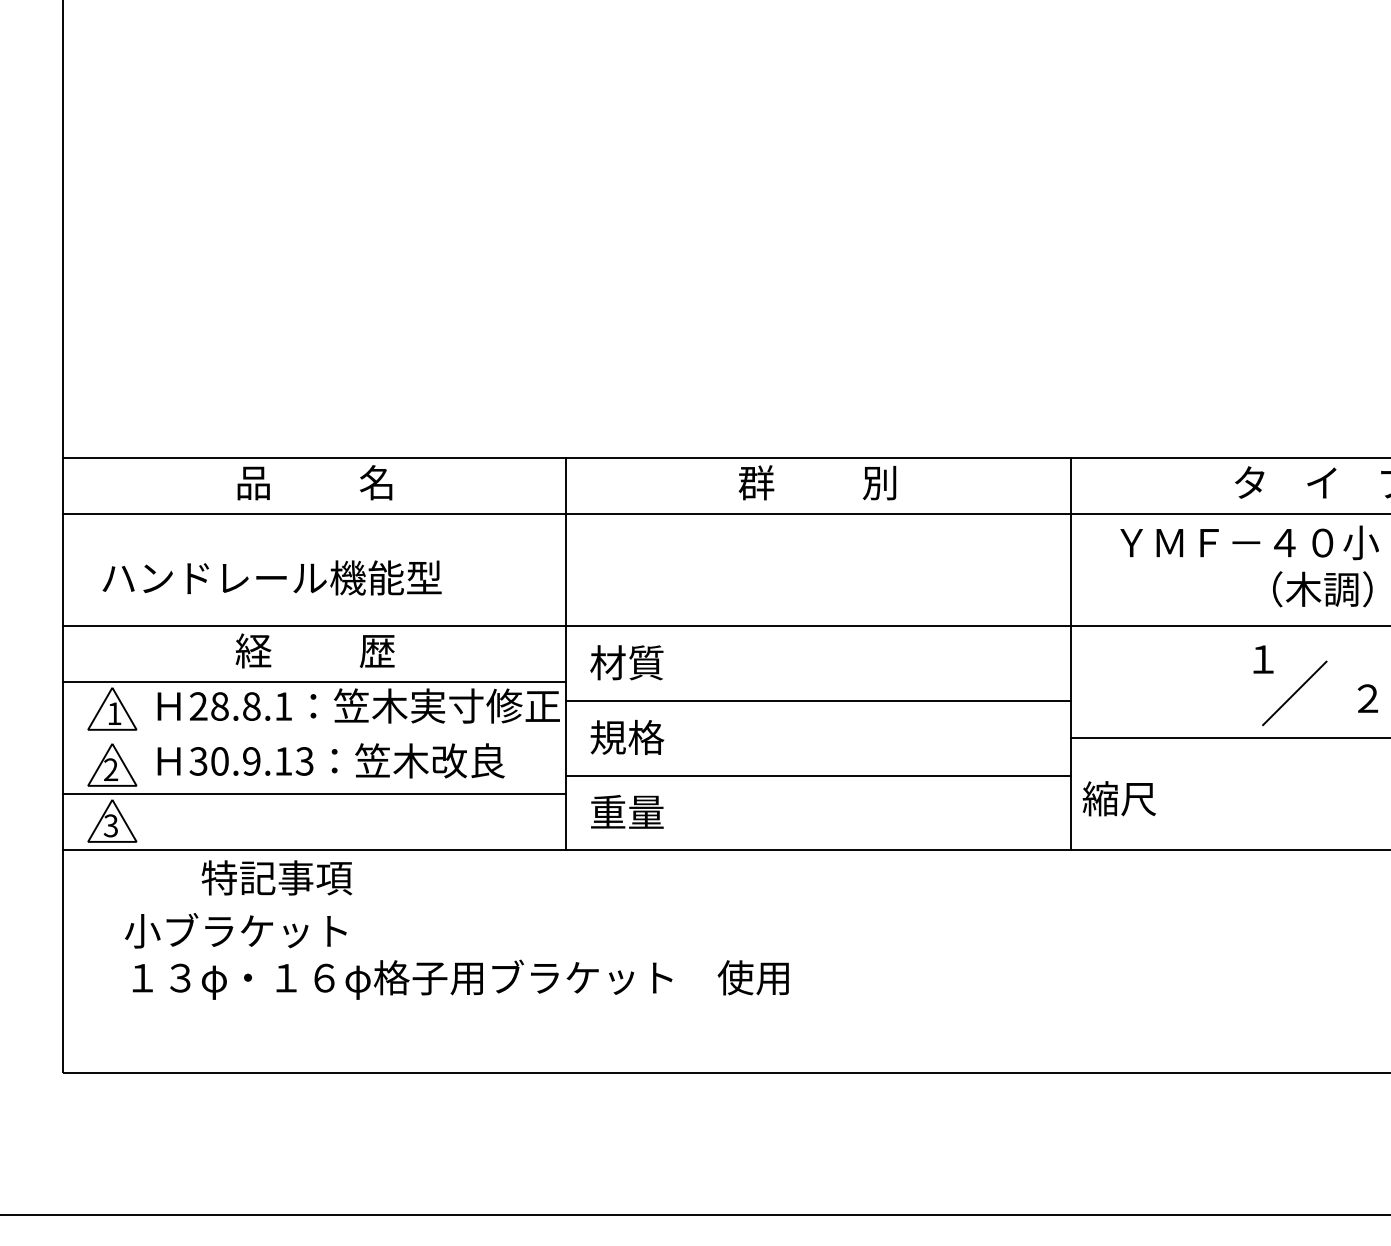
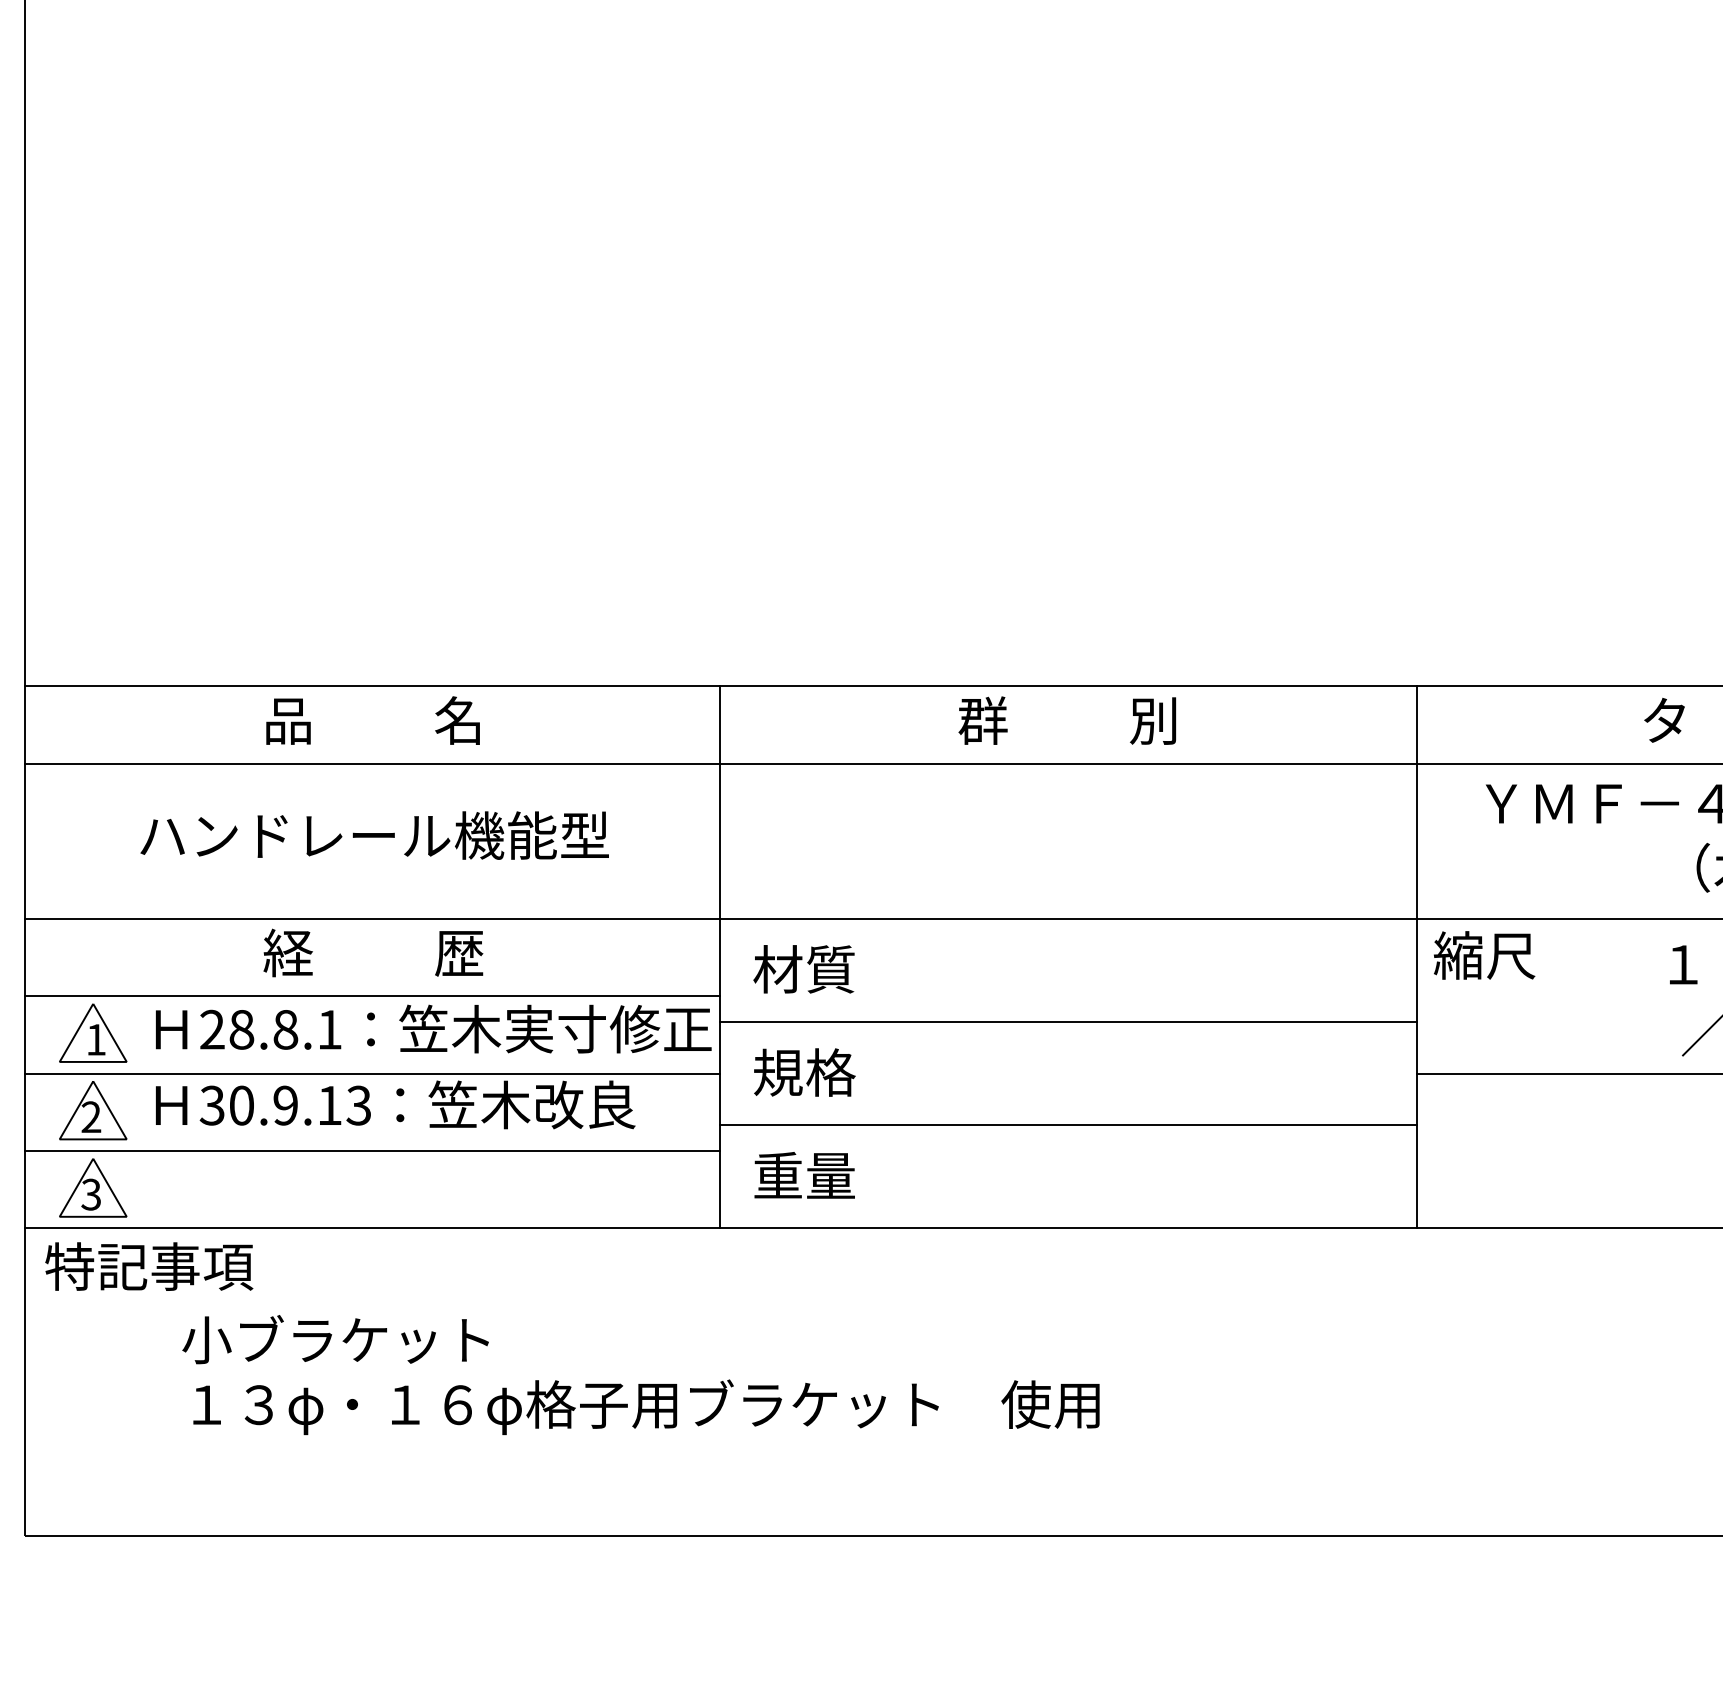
text: (271, 577) -> (373, 834), moved
line: (314, 738) -> (372, 1073), added
text: (1119, 798) -> (1484, 955), moved
text: (276, 877) -> (148, 1266), moved
text: (456, 956) -> (640, 1375), moved

